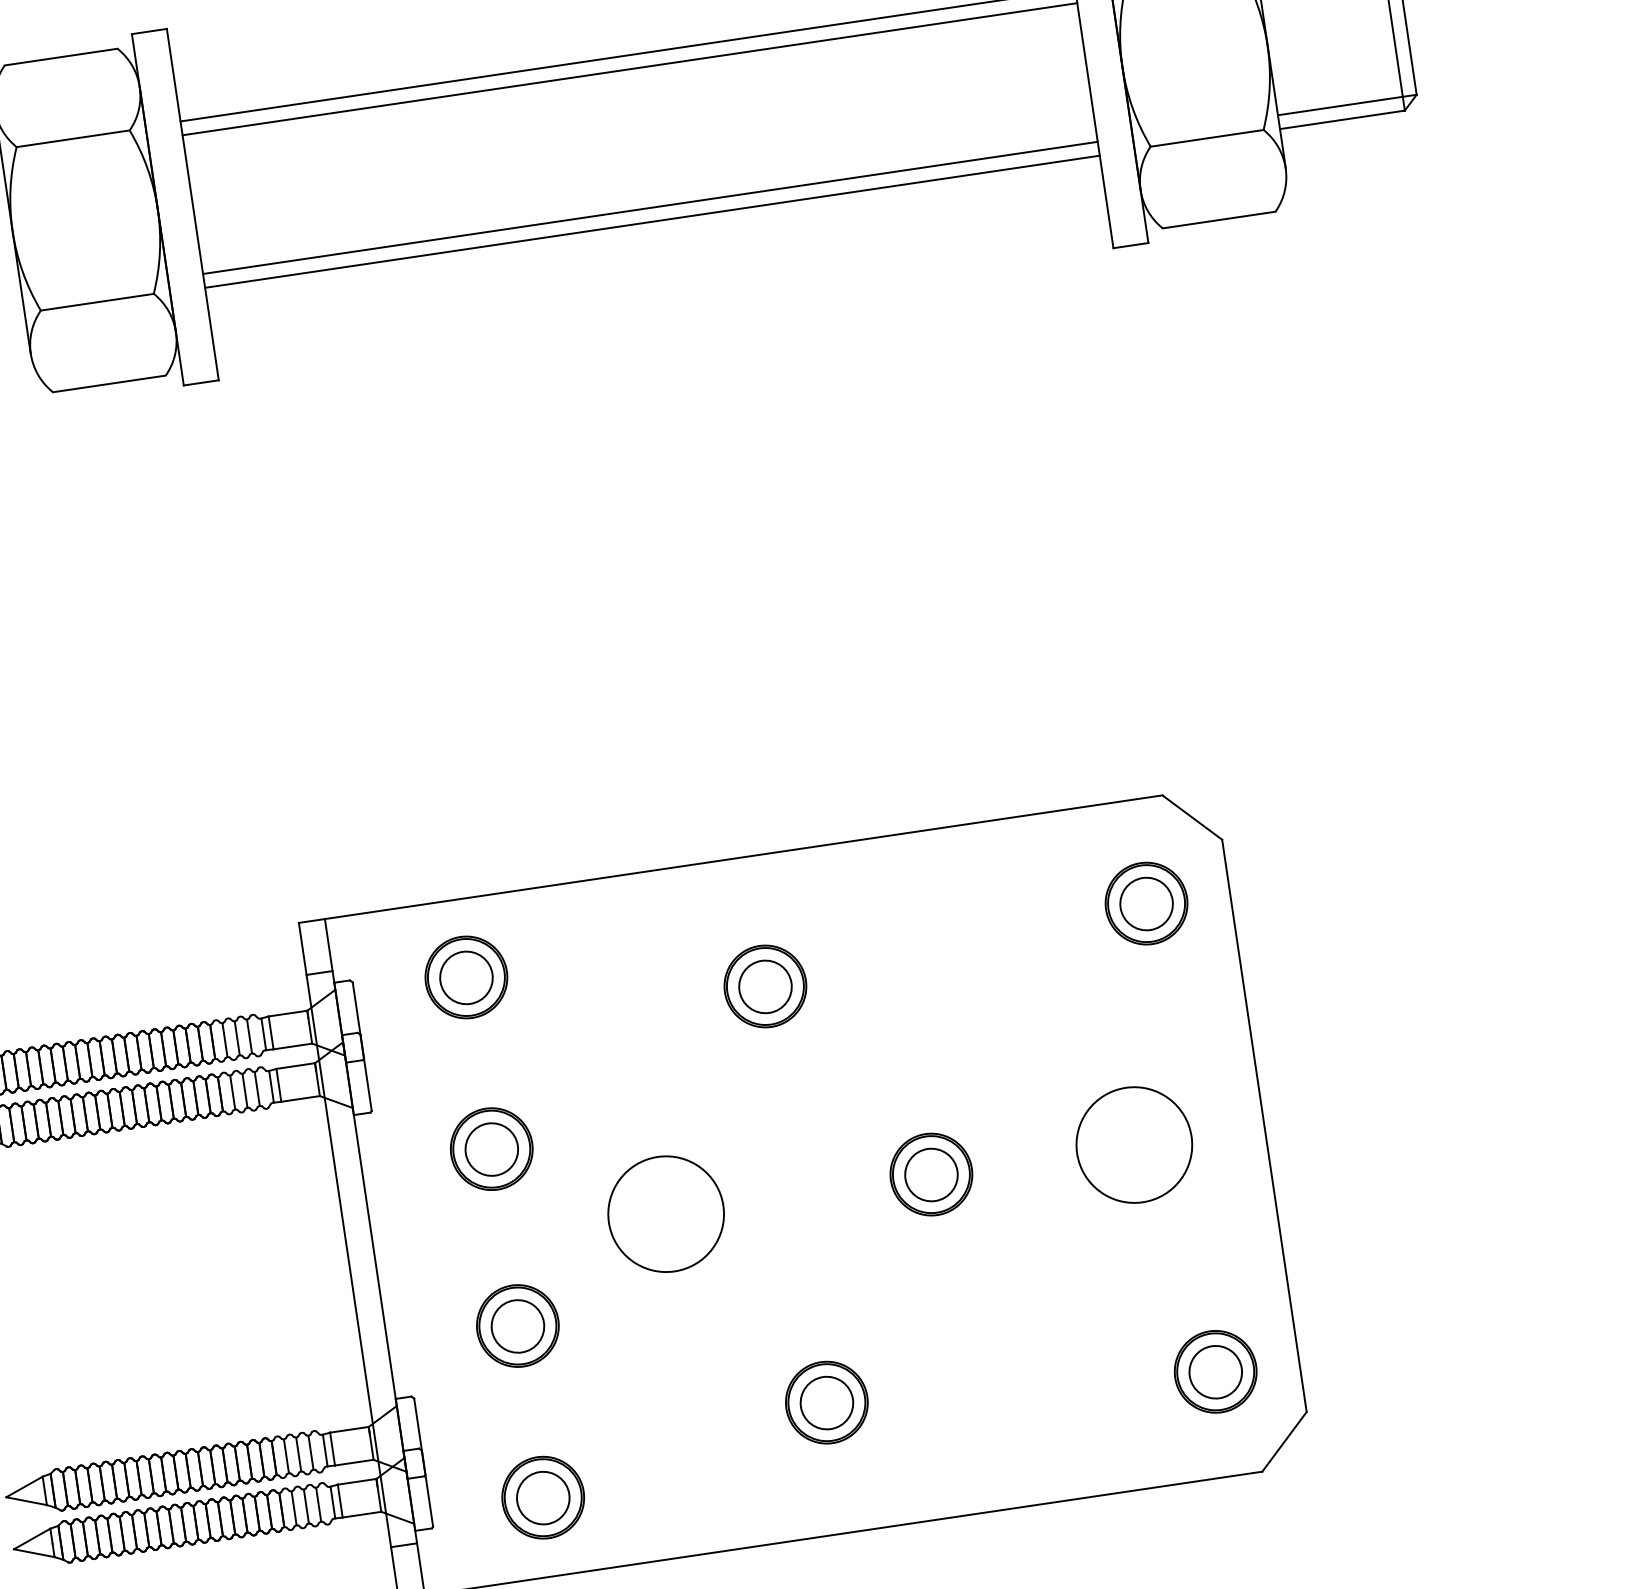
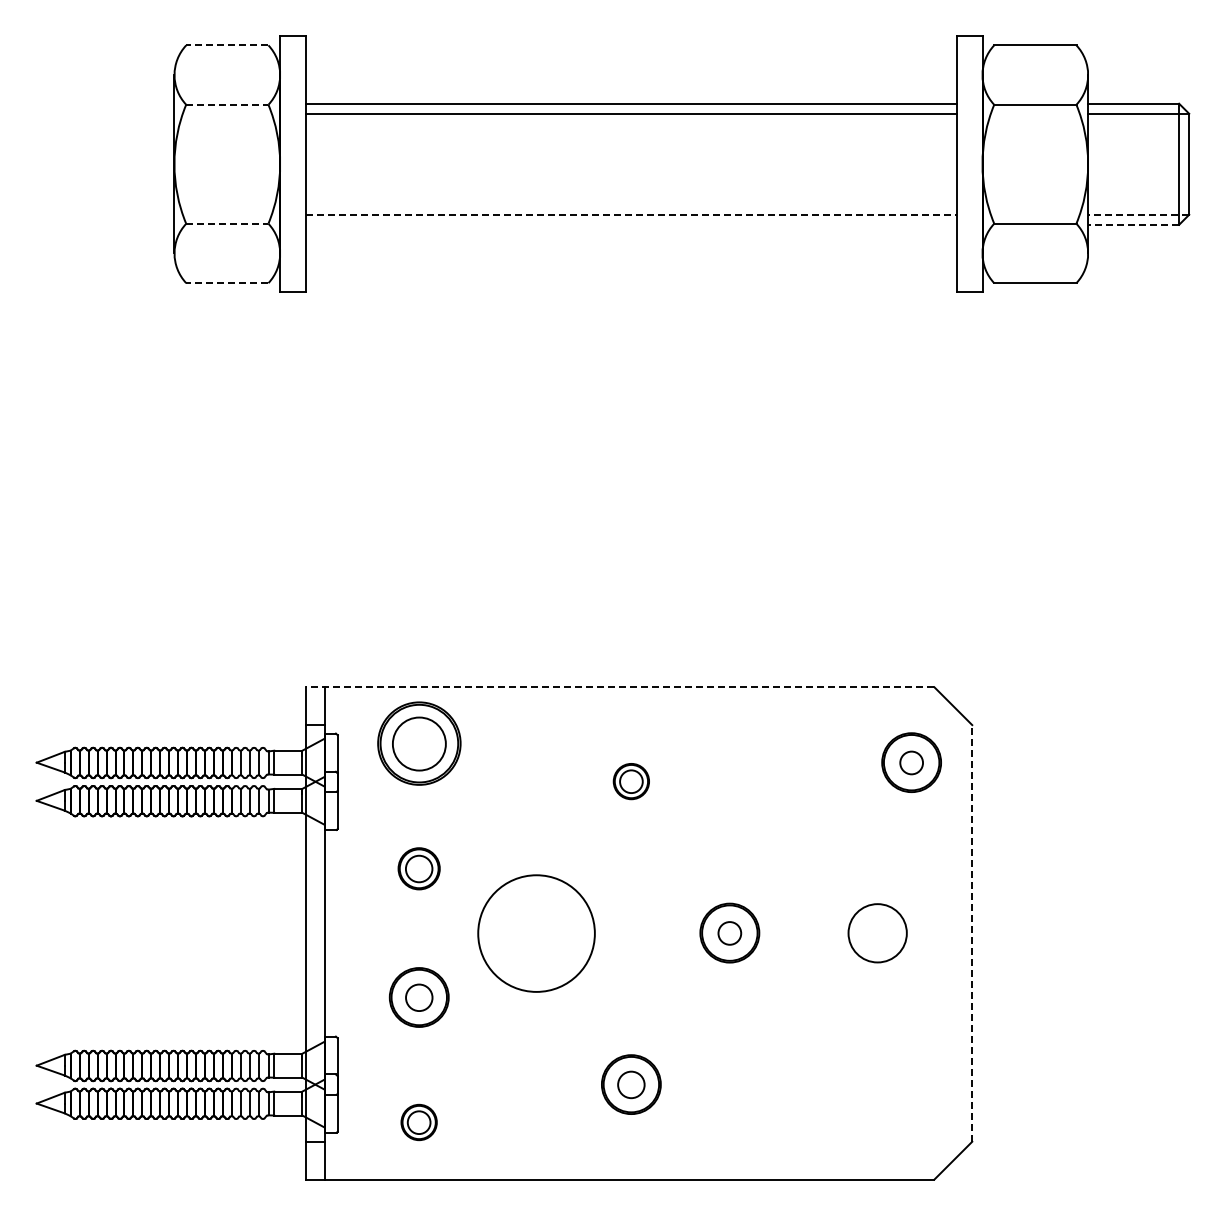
line: (60, 57) -> (226, 45), solid -> dashed
line: (1346, 104) -> (1138, 214), solid -> dashed
line: (1342, 119) -> (1133, 224), solid -> dashed
line: (73, 138) -> (227, 104), solid -> dashed
line: (650, 207) -> (631, 214), solid -> dashed
line: (652, 221) -> (631, 224), removed
line: (97, 301) -> (227, 223), solid -> dashed
line: (108, 384) -> (226, 283), solid -> dashed
line: (730, 859) -> (619, 687), solid -> dashed
circle: (1146, 903) -> (911, 762), size x0.6
part: (465, 977) -> (418, 743), size x1.4
part: (765, 986) -> (631, 781), size x0.6
line: (1264, 1124) -> (972, 932), solid -> dashed
circle: (1134, 1143) -> (877, 932), size x0.7
part: (490, 1148) -> (418, 868), size x0.7
circle: (931, 1175) -> (729, 933), size x0.6
circle: (665, 1212) -> (536, 932), size x1.4
circle: (518, 1325) -> (419, 997), size x0.7
part: (1215, 1371) -> (911, 1103), removed
circle: (827, 1402) -> (631, 1084), size x0.7
part: (542, 1497) -> (418, 1122), size x0.6

